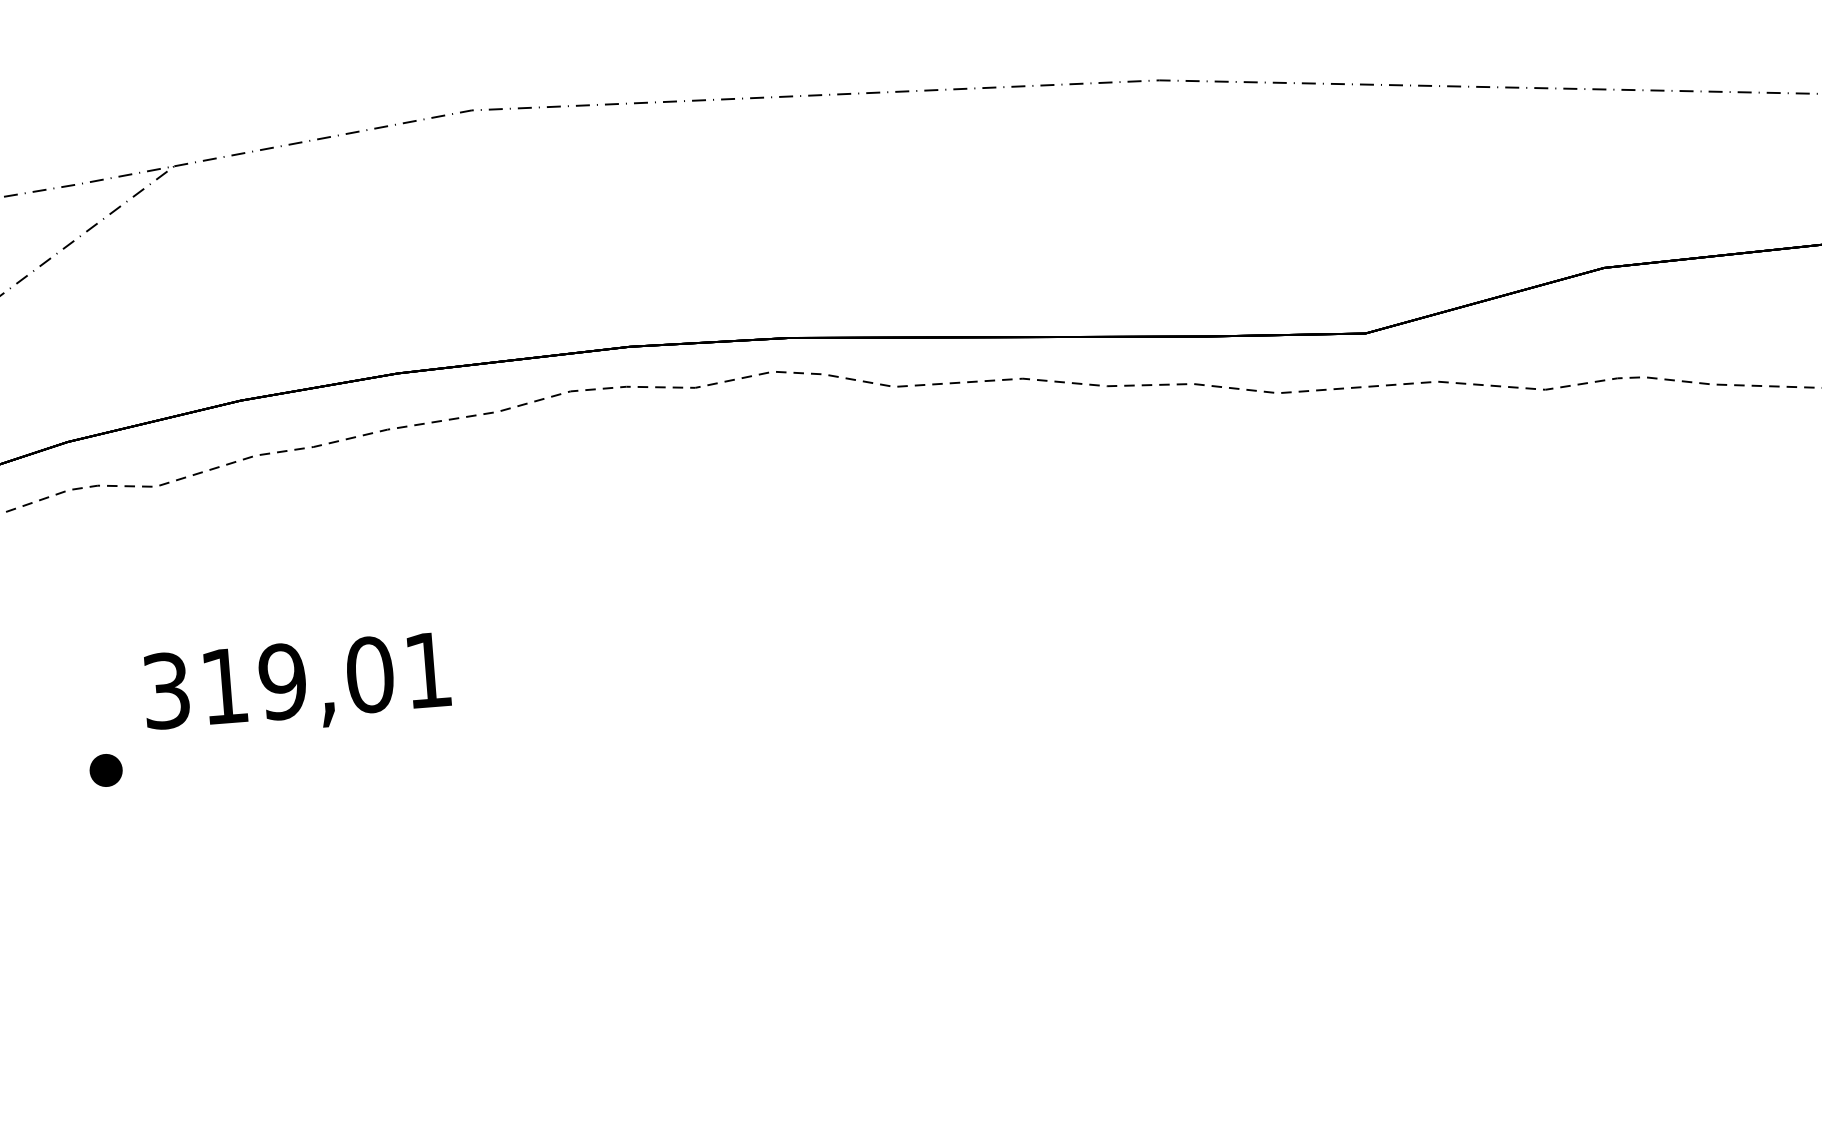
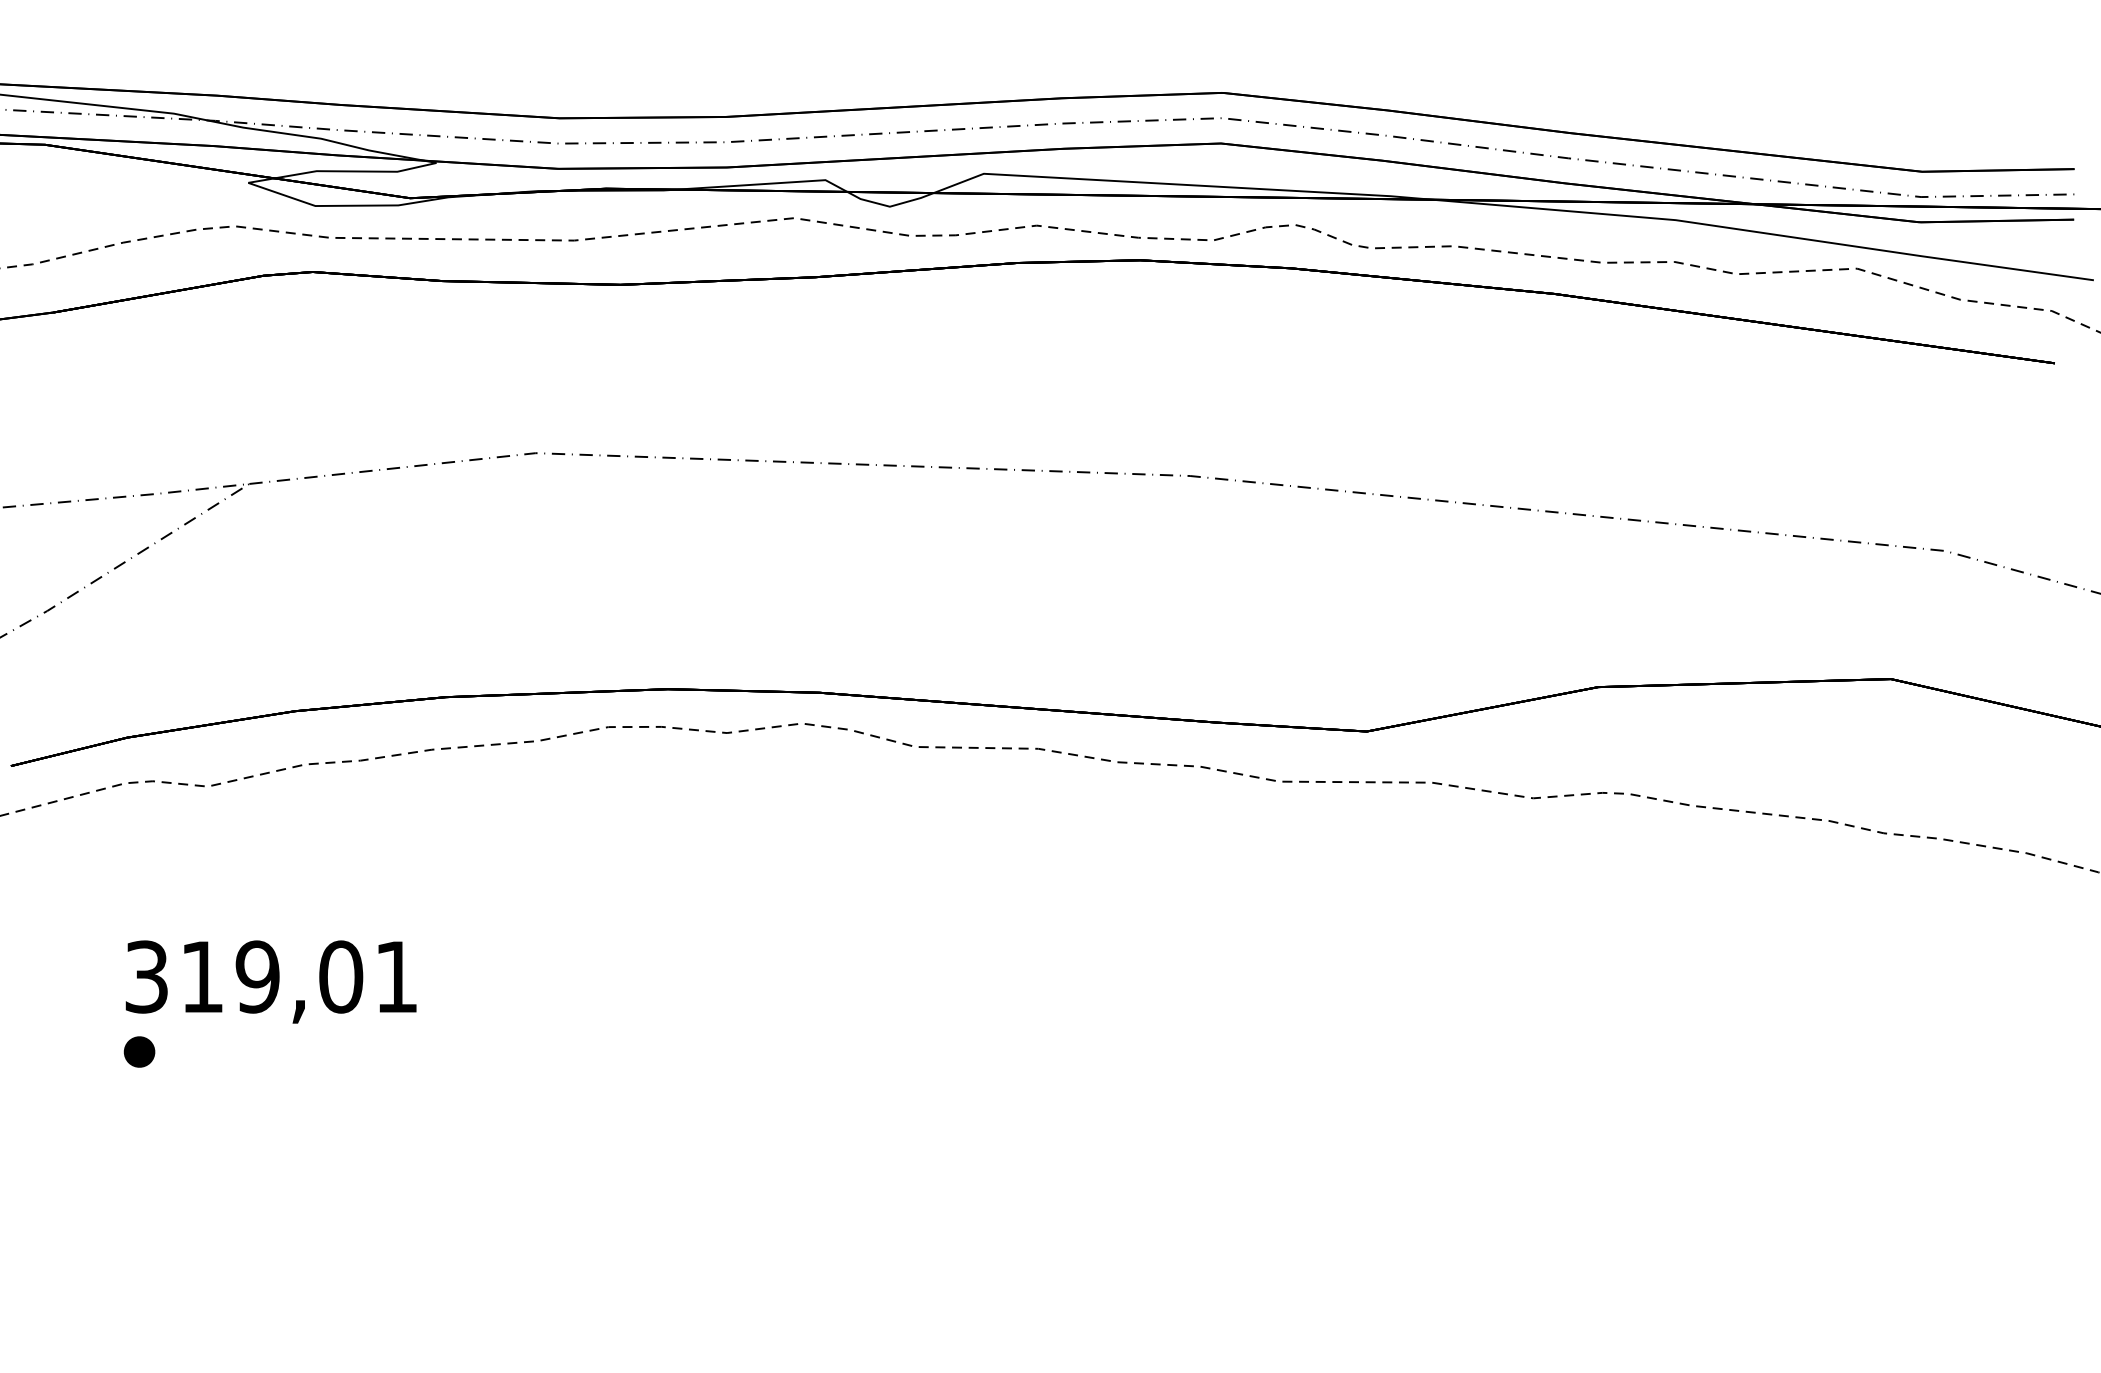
text: (296, 685) -> (270, 981), moved

